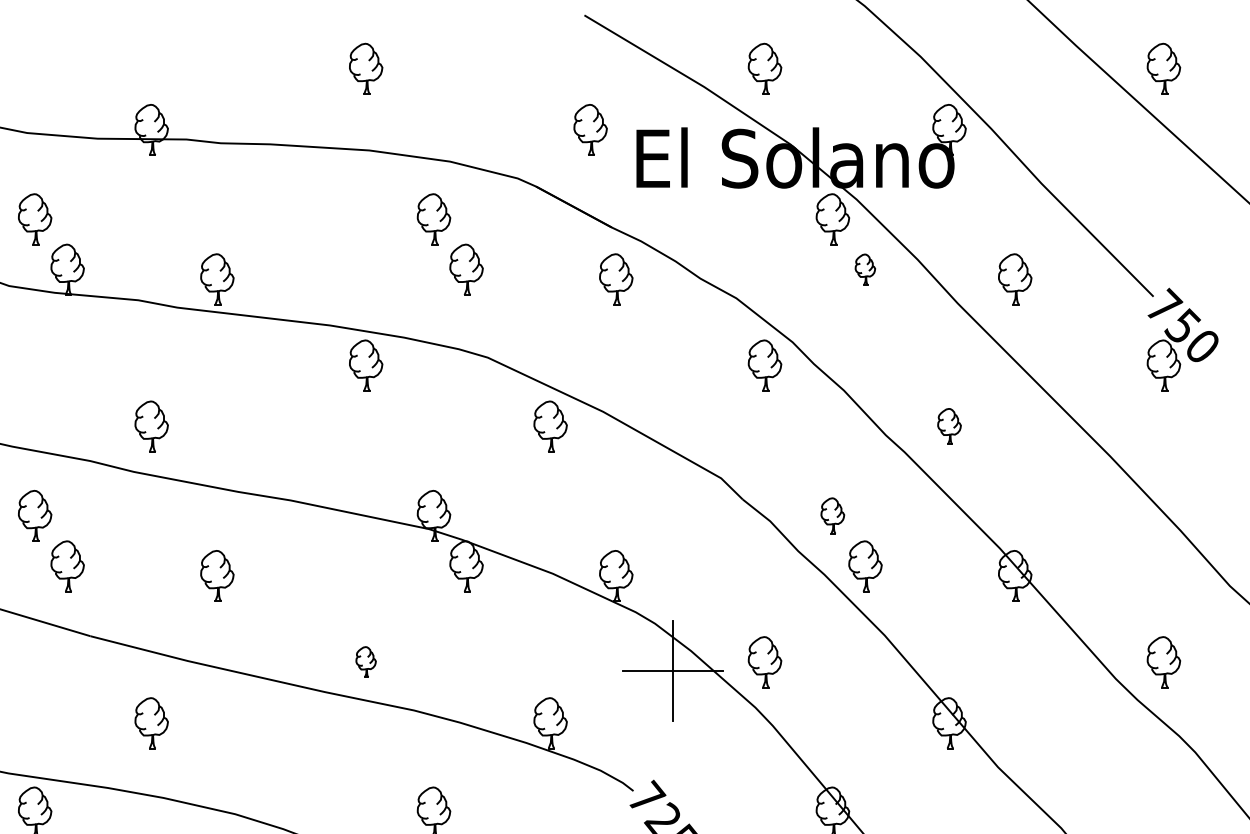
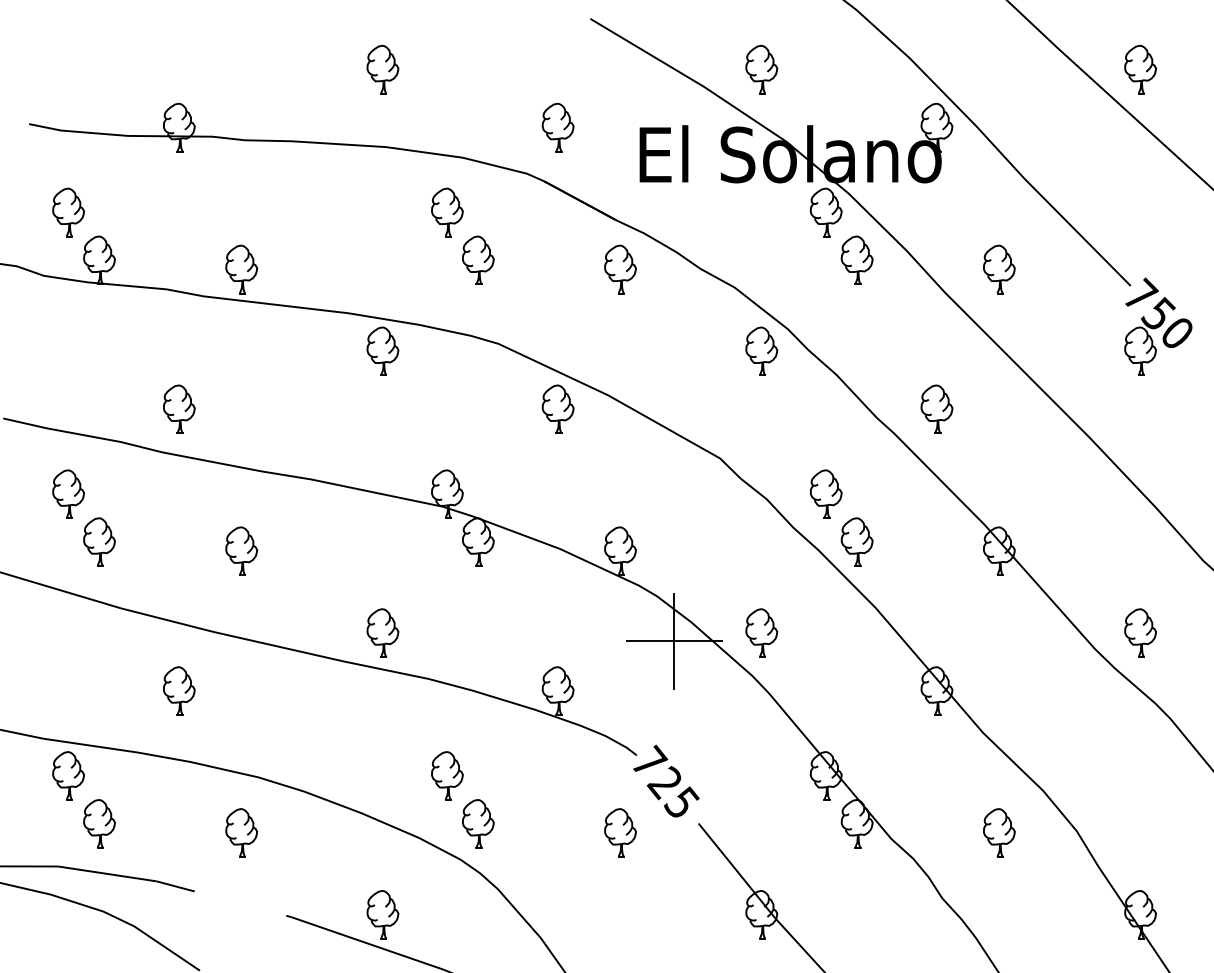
part: (589, 129) -> (557, 127), moved
part: (864, 268) -> (856, 259), size x1.67
part: (949, 425) -> (936, 408), size x1.43
part: (832, 515) -> (825, 493), size x1.43
part: (365, 661) -> (382, 632), size x1.67

